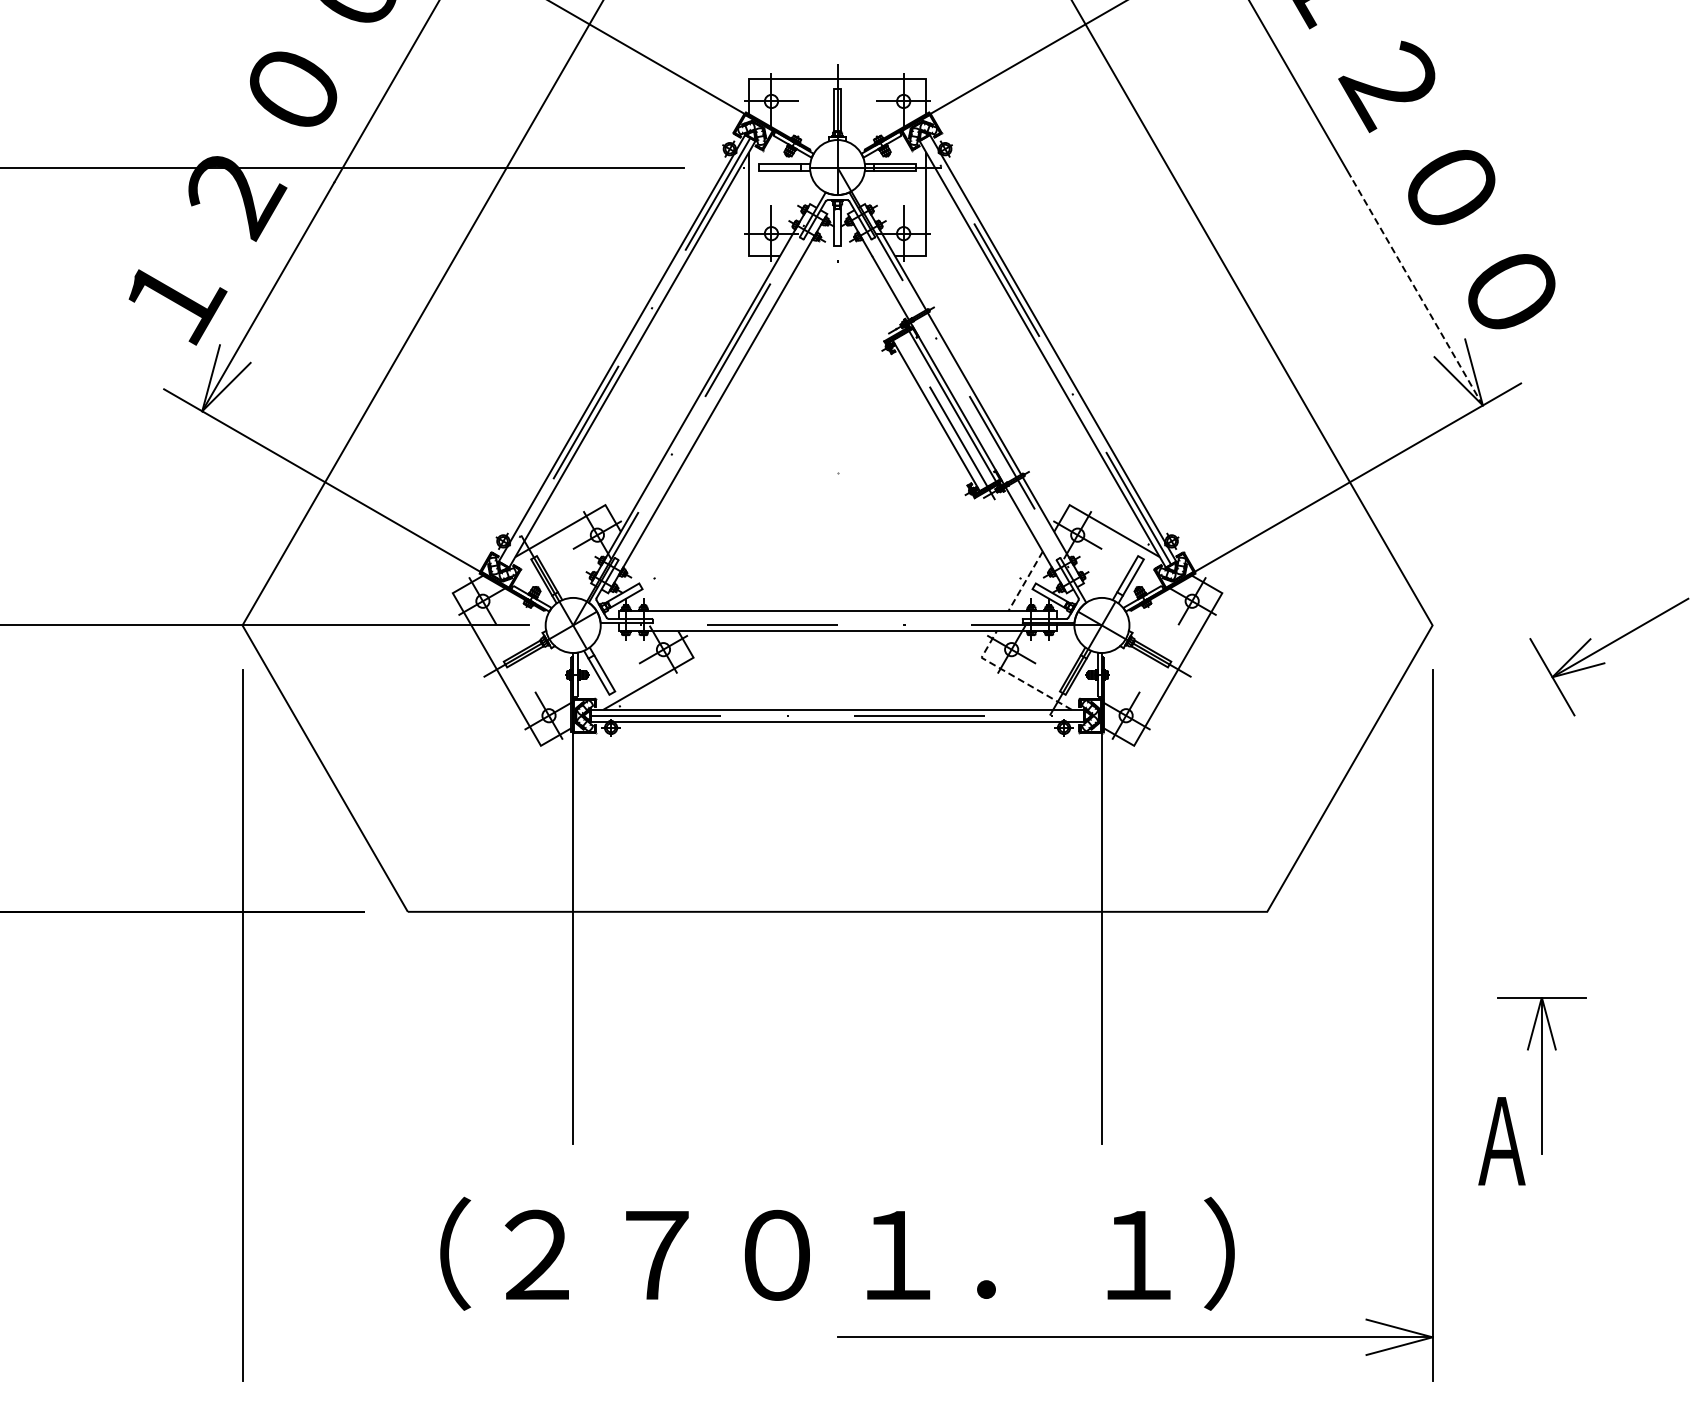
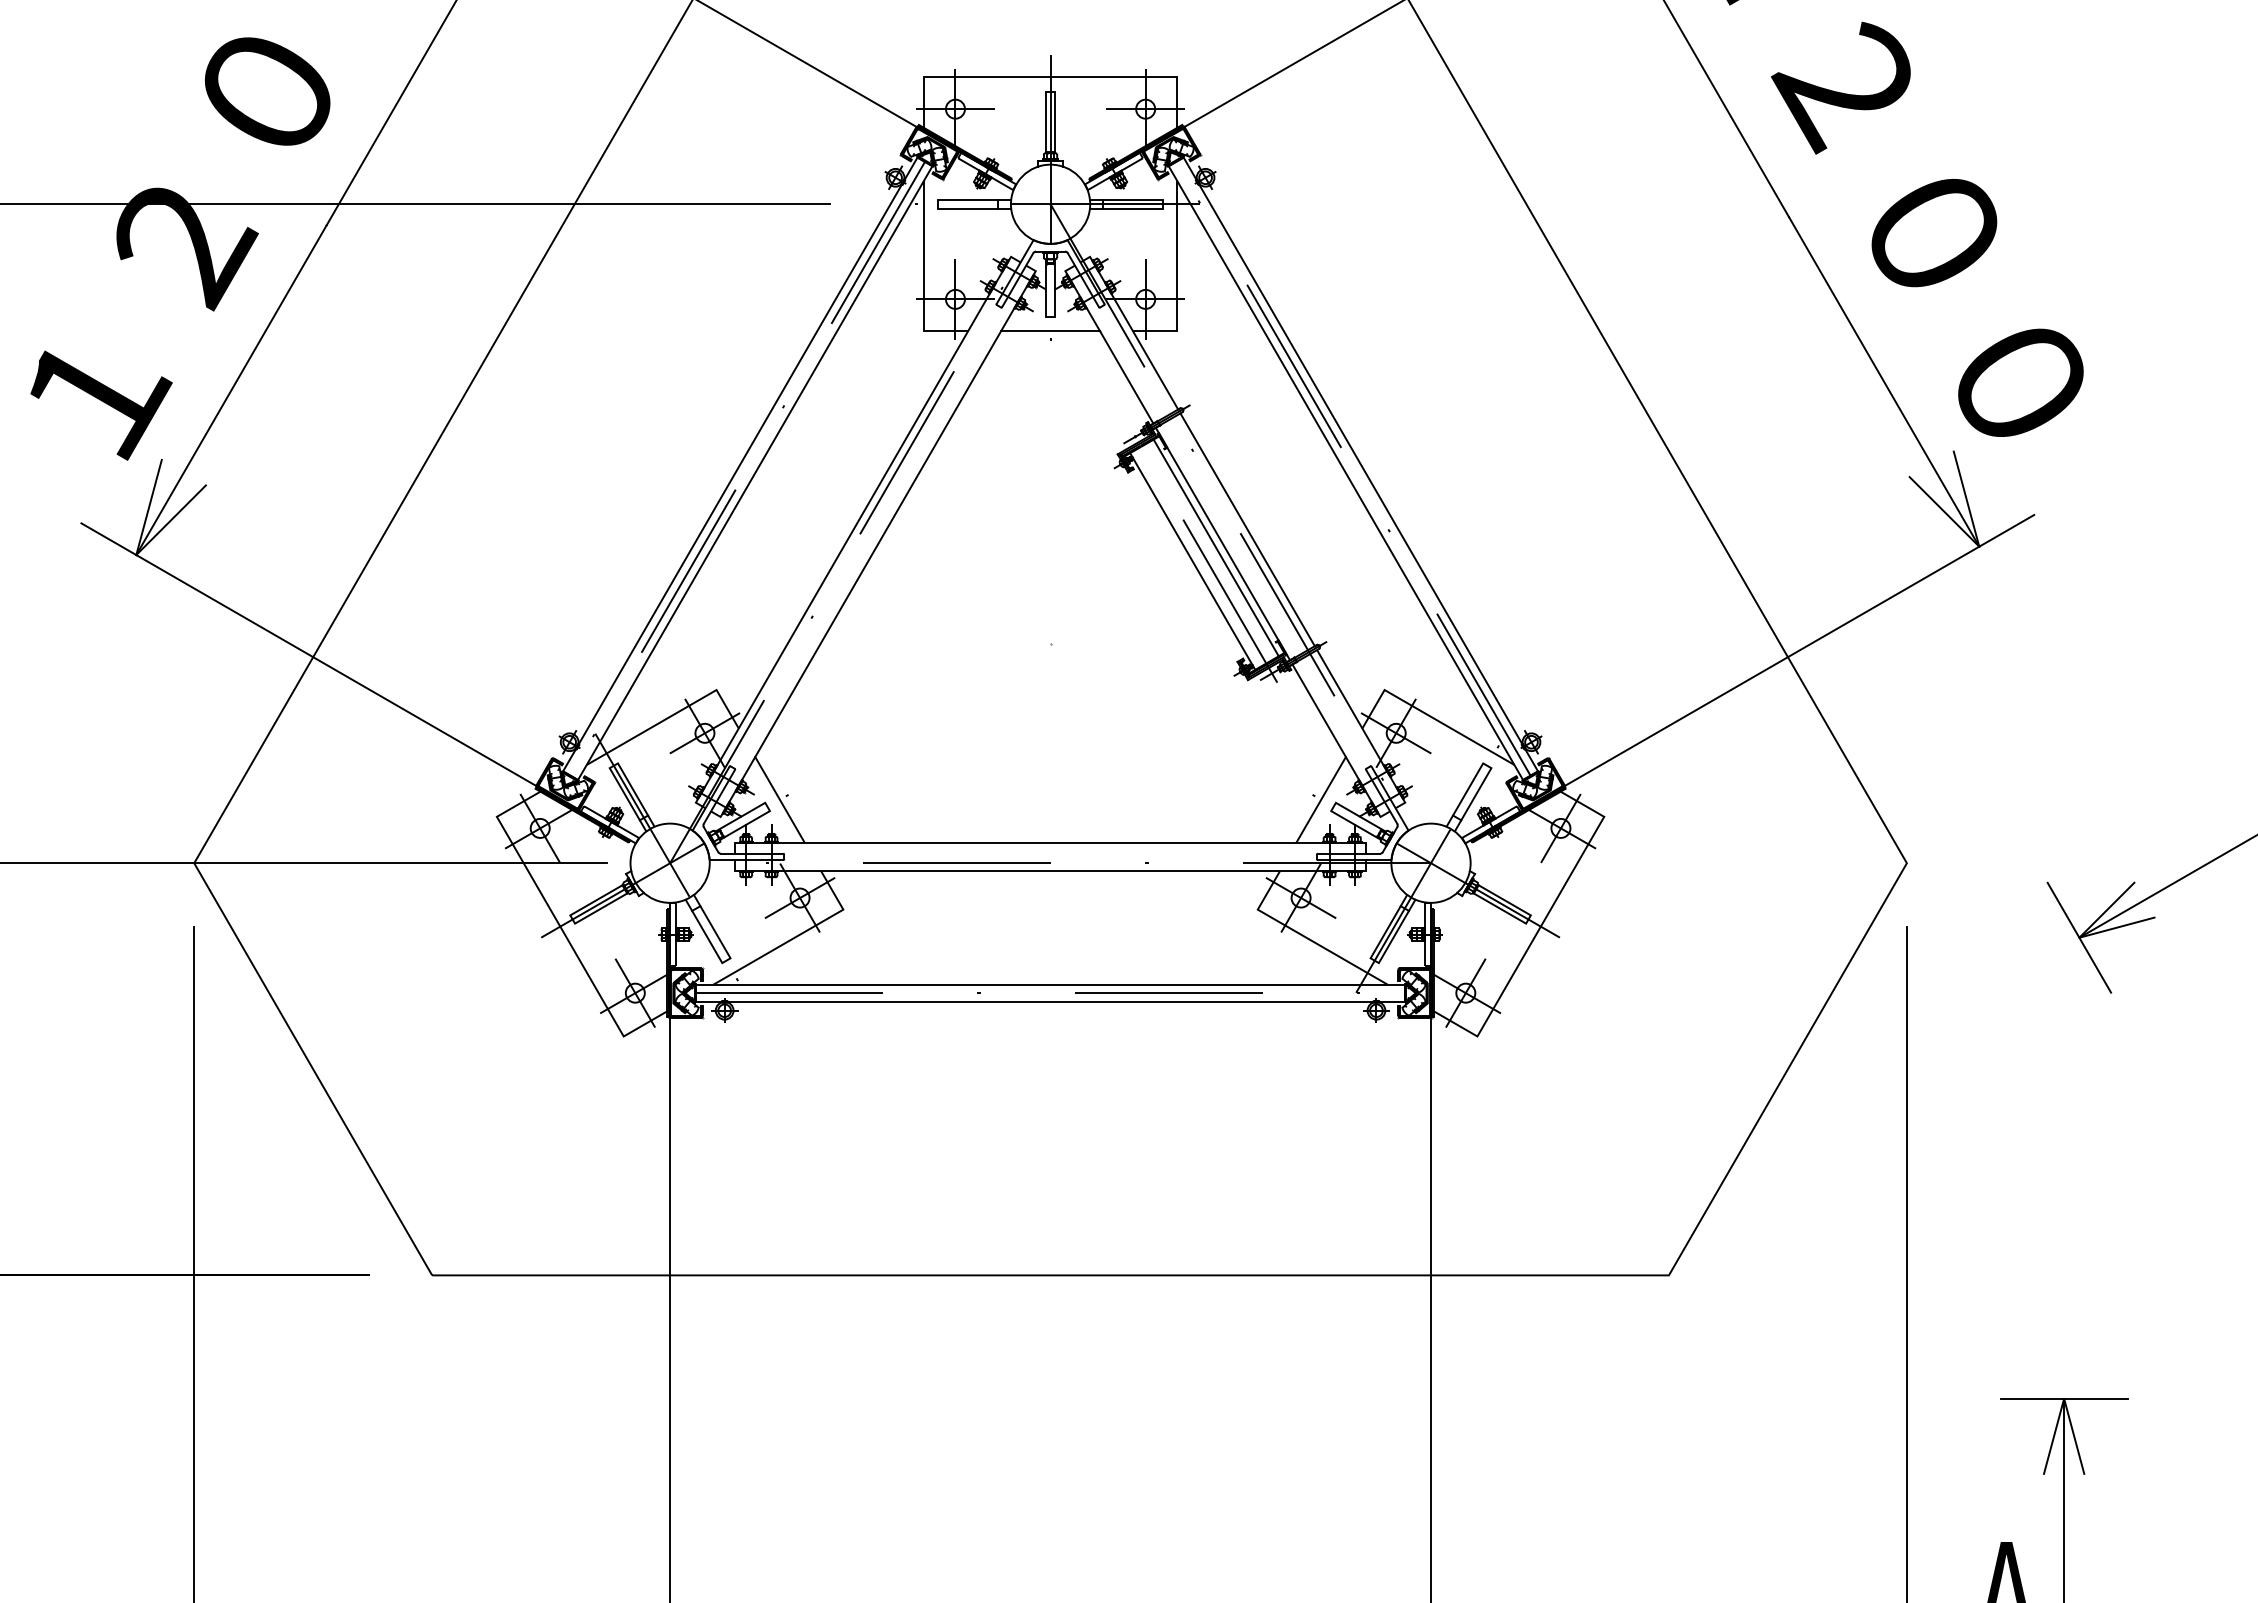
line: (837, 255) -> (1050, 330), added
line: (1416, 290) -> (1883, 381), dashed -> solid
line: (649, 581) -> (779, 799), added
line: (1025, 581) -> (1321, 799), dashed -> solid
line: (1012, 675) -> (1302, 935), dashed -> solid

